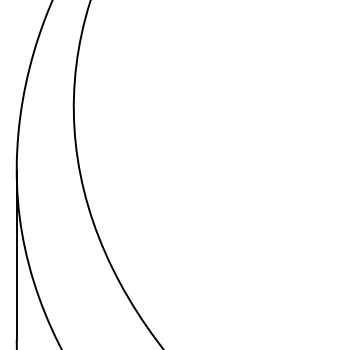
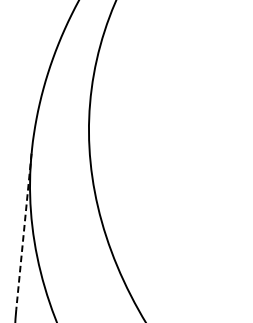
line: (16, 256) -> (23, 232), solid -> dashed

